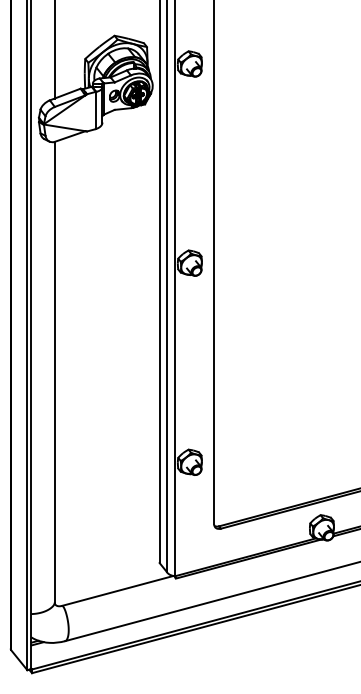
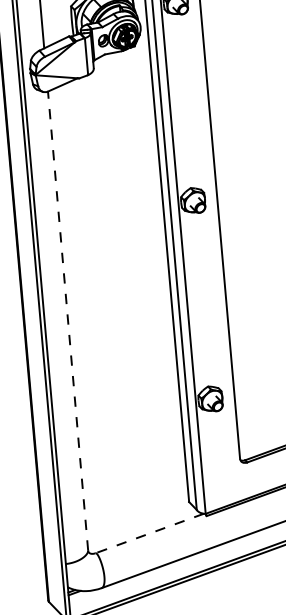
line: (54, 371) -> (67, 320), solid -> dashed
line: (117, 590) -> (149, 533), solid -> dashed

